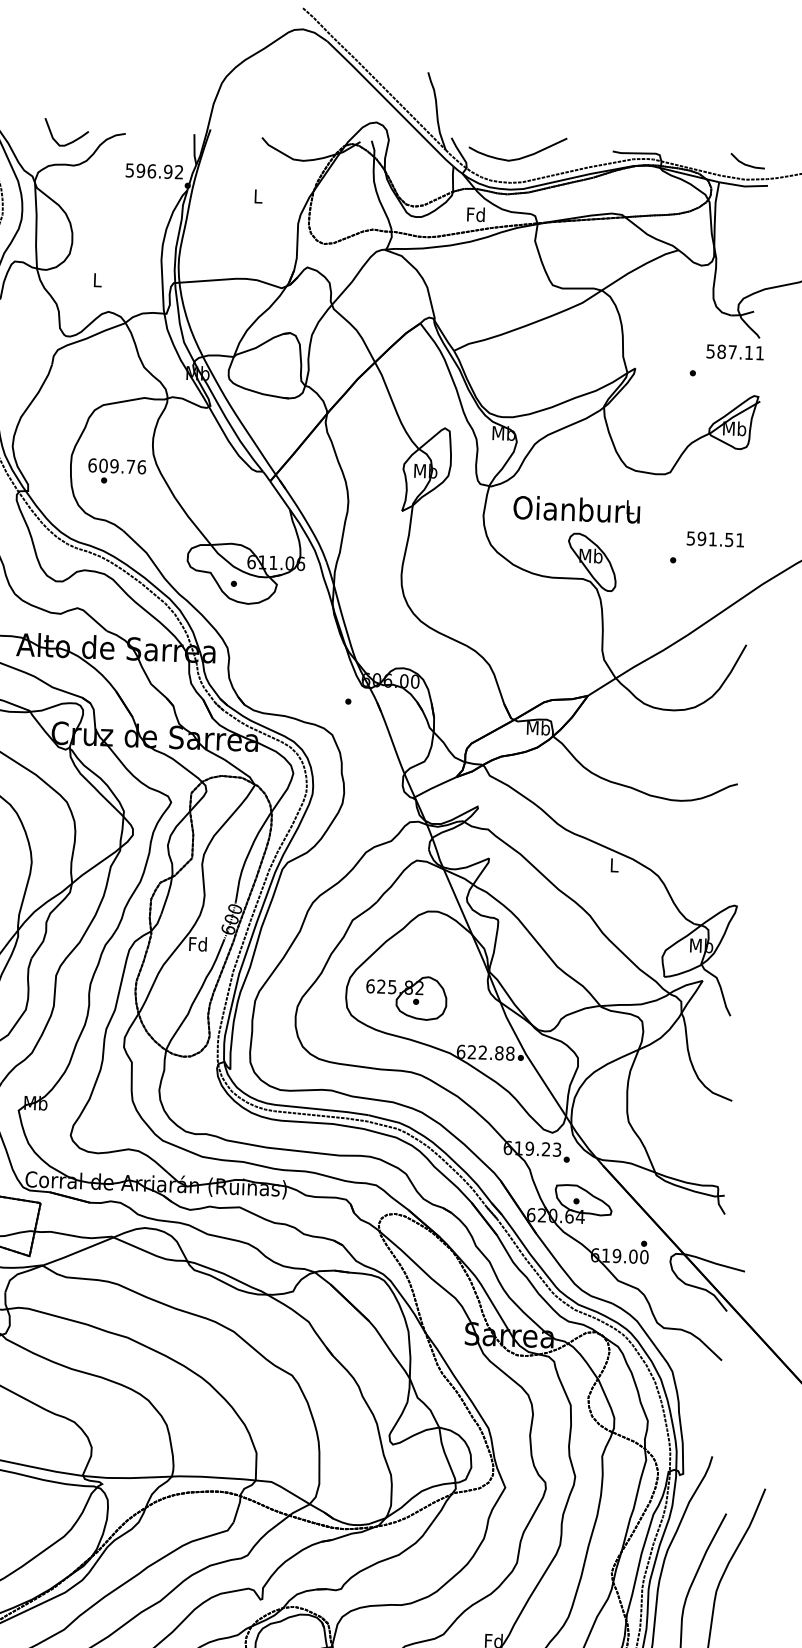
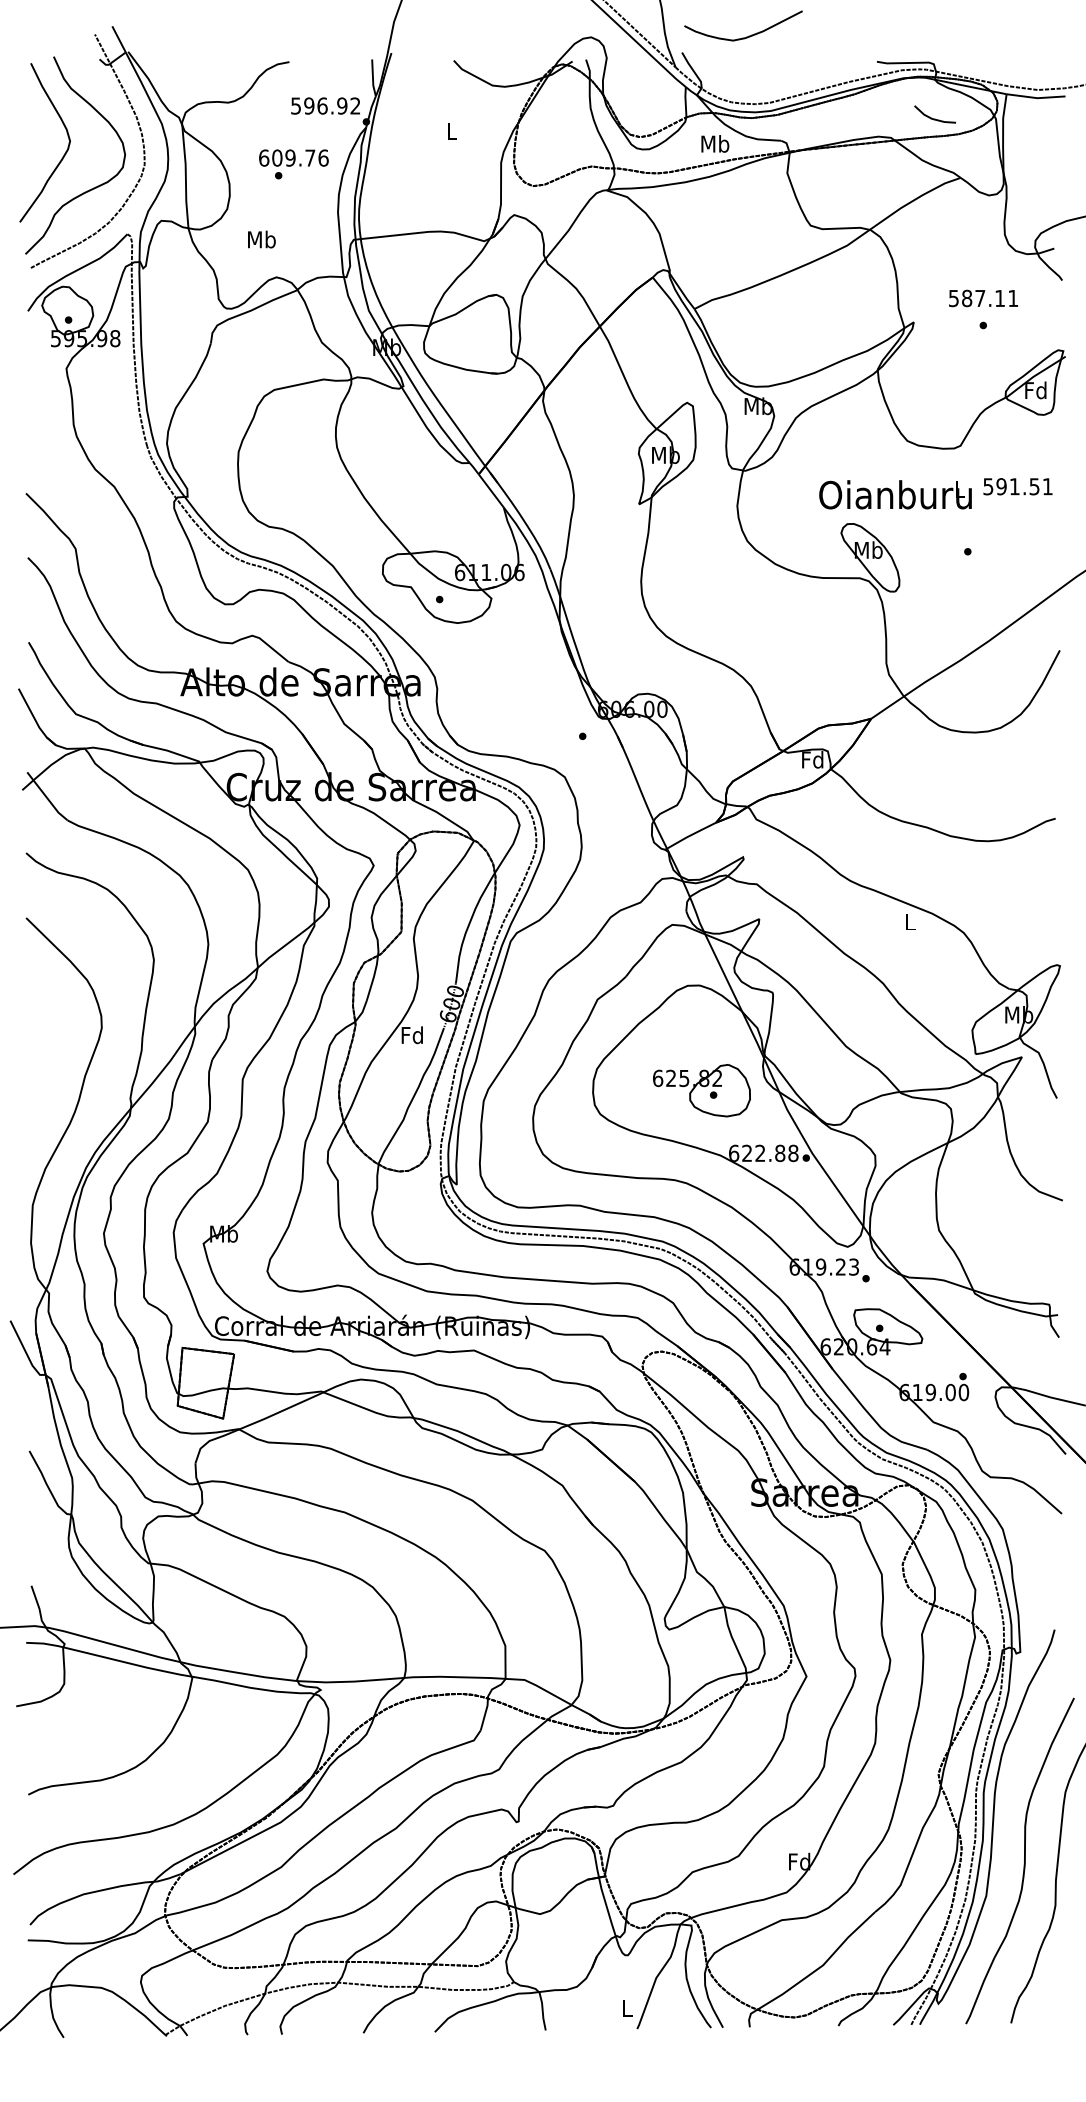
curve: (73, 140) -> (226, 72), removed
curve: (520, 157) -> (746, 36), moved
line: (747, 164) -> (935, 118), moved
text: (476, 214) -> (715, 143), Fd -> Mb
text: (97, 280) -> (261, 239), L -> Mb
text: (735, 352) -> (983, 298), moved
text: (734, 428) -> (1036, 390), Mb -> Fd
text: (116, 471) -> (293, 164), moved
text: (576, 509) -> (895, 494), moved
text: (715, 539) -> (1017, 486), moved
text: (538, 727) -> (812, 759), Mb -> Fd
part: (406, 997) -> (701, 1090), moved

